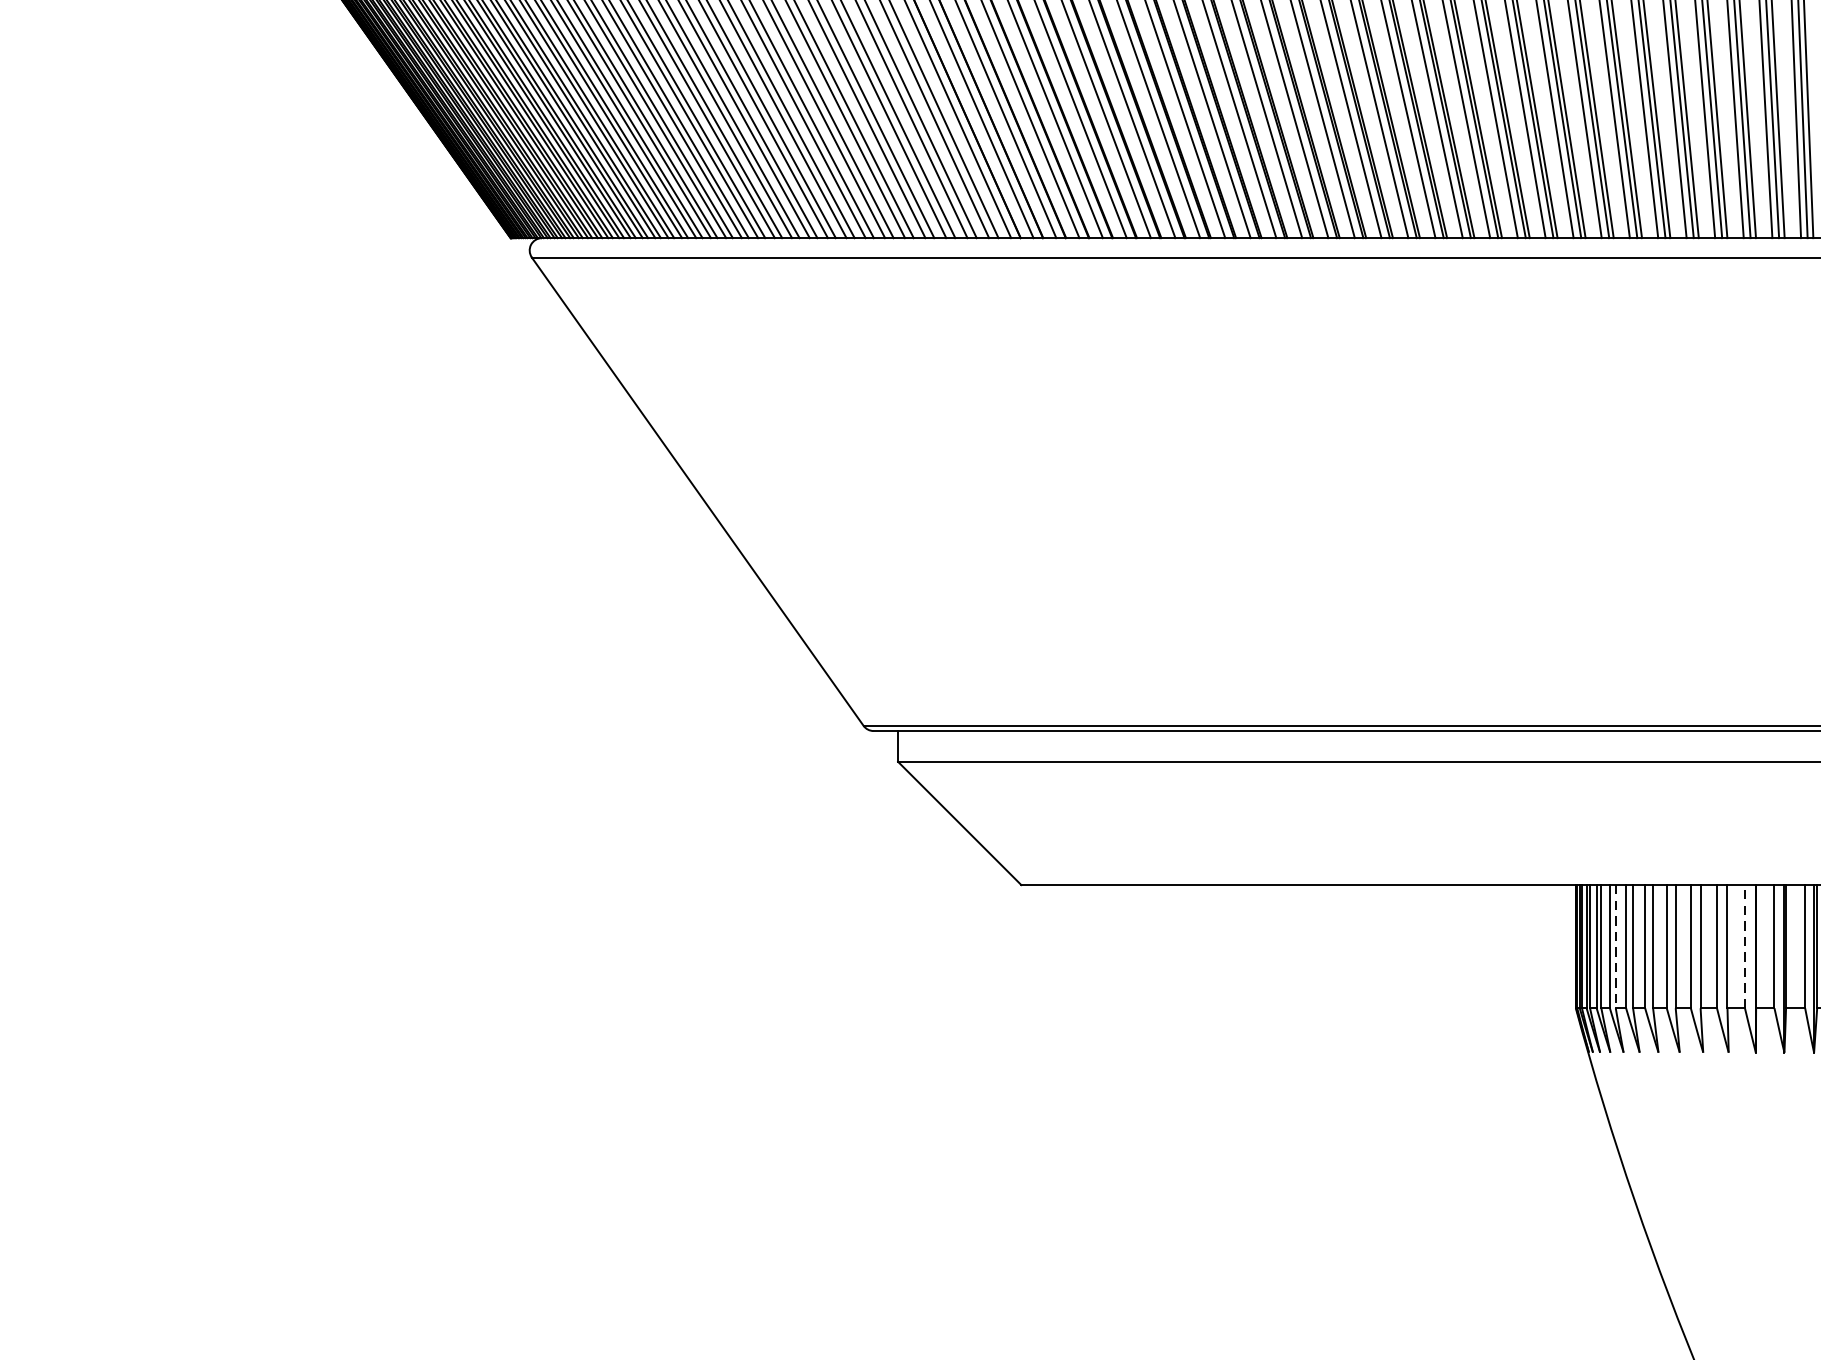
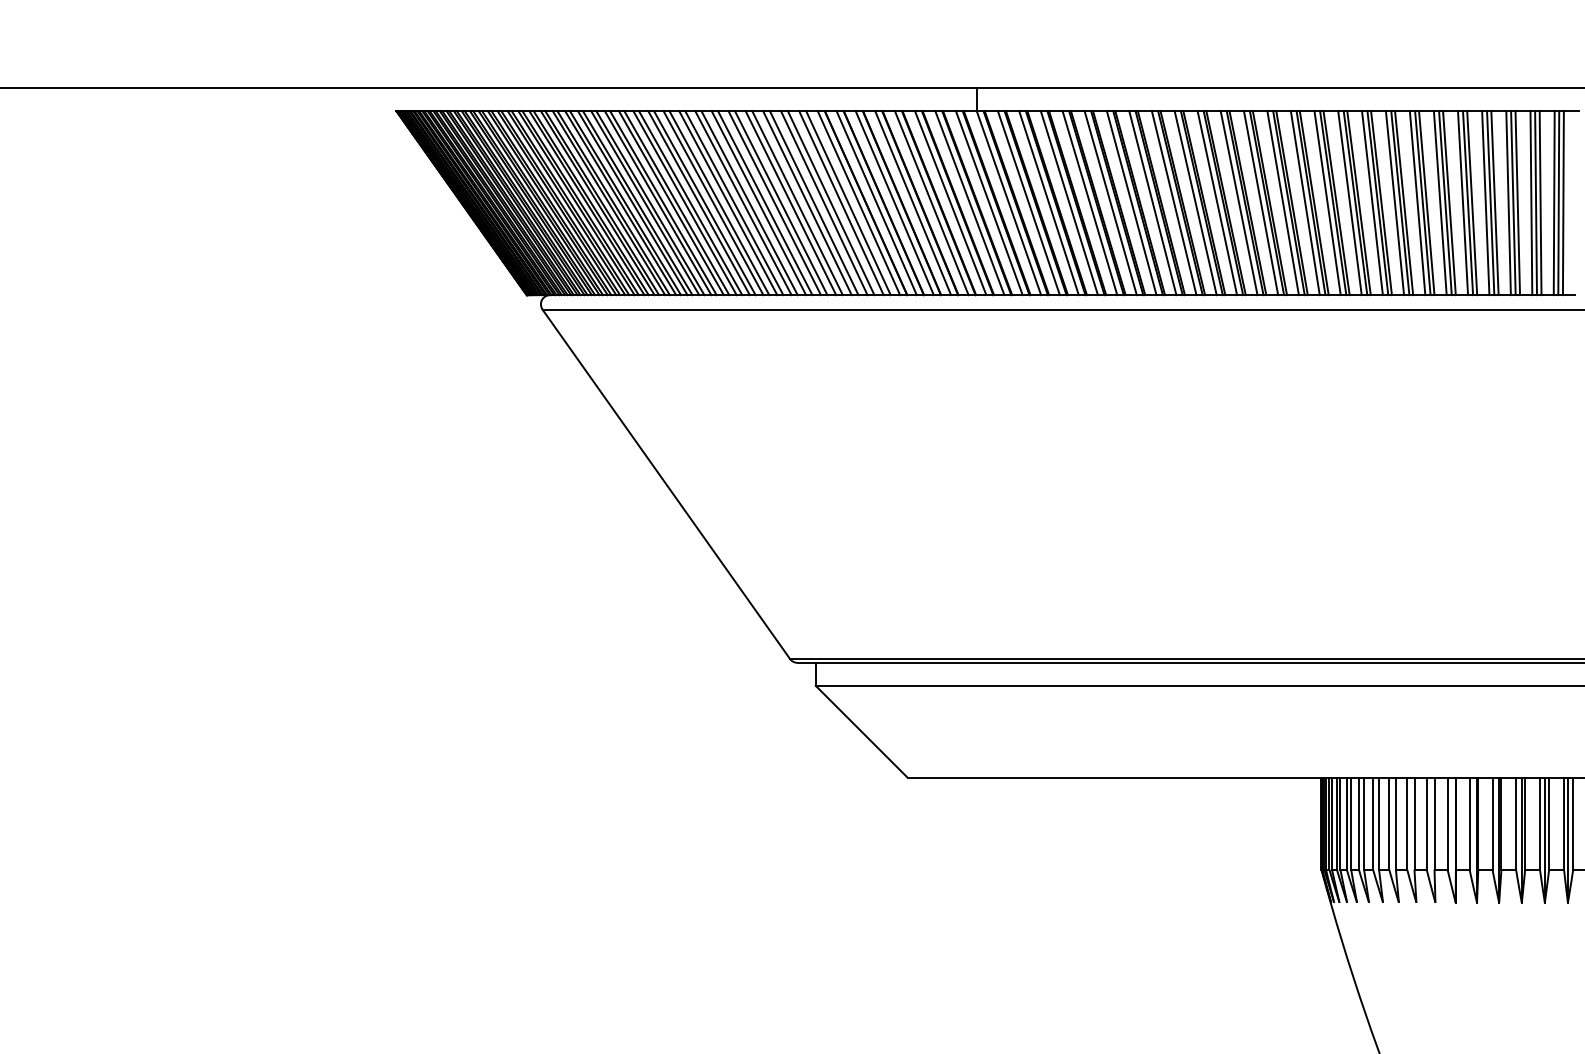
line: (1616, 946) -> (1351, 823), dashed -> solid
line: (1744, 946) -> (1447, 823), dashed -> solid

